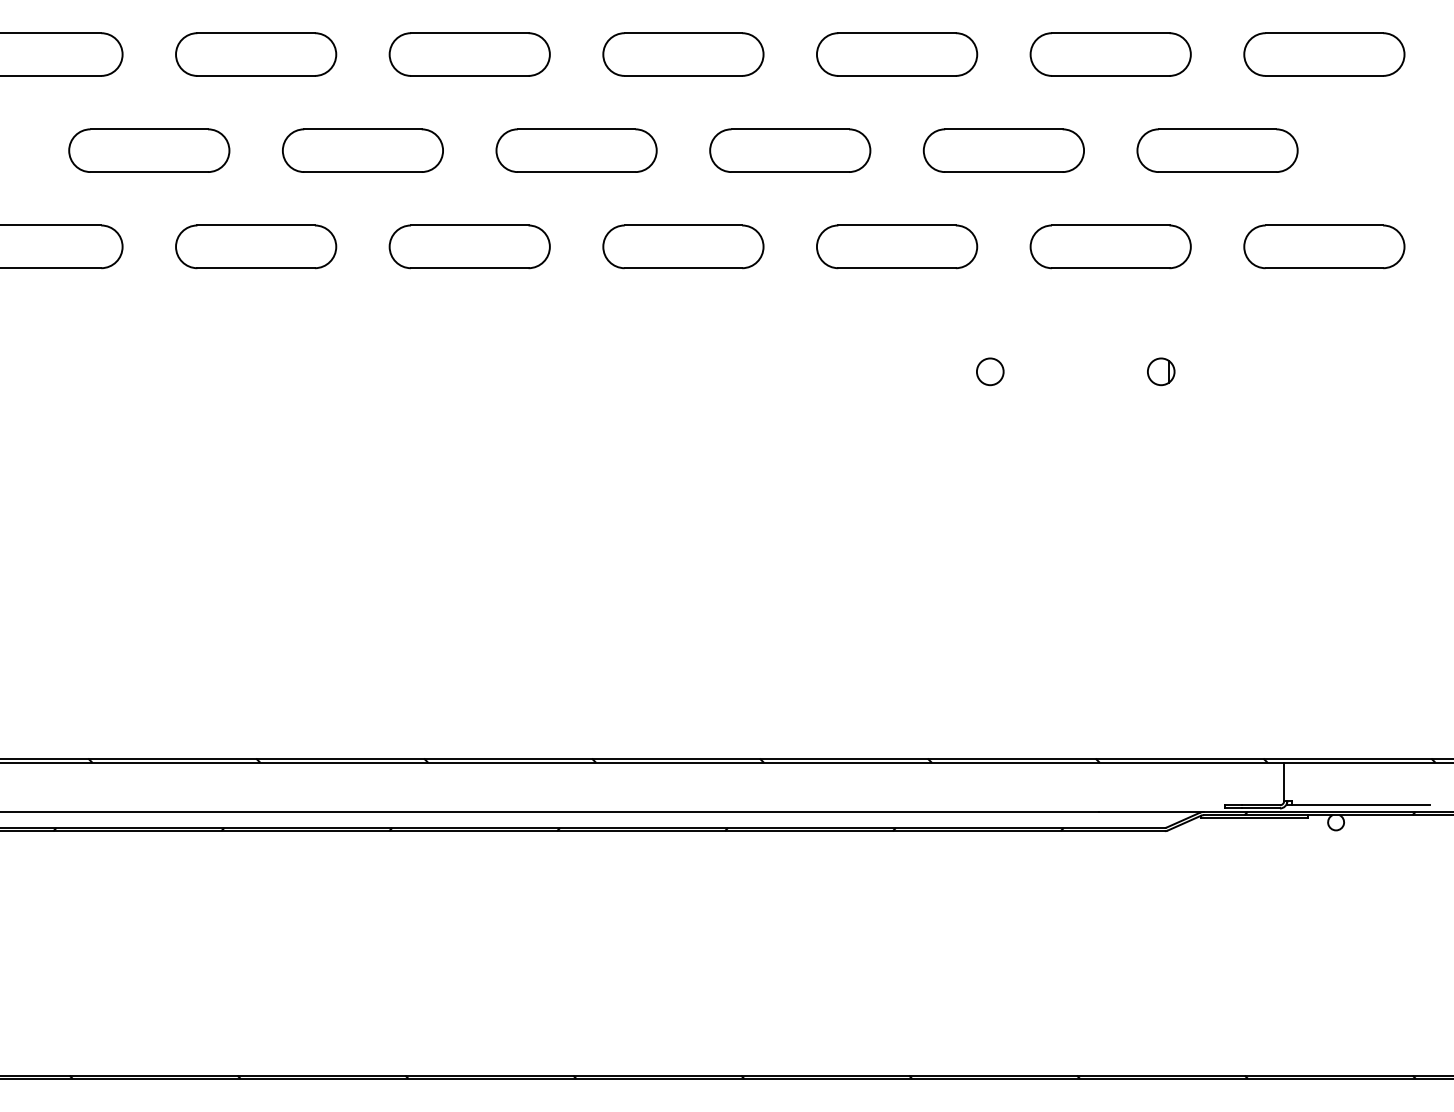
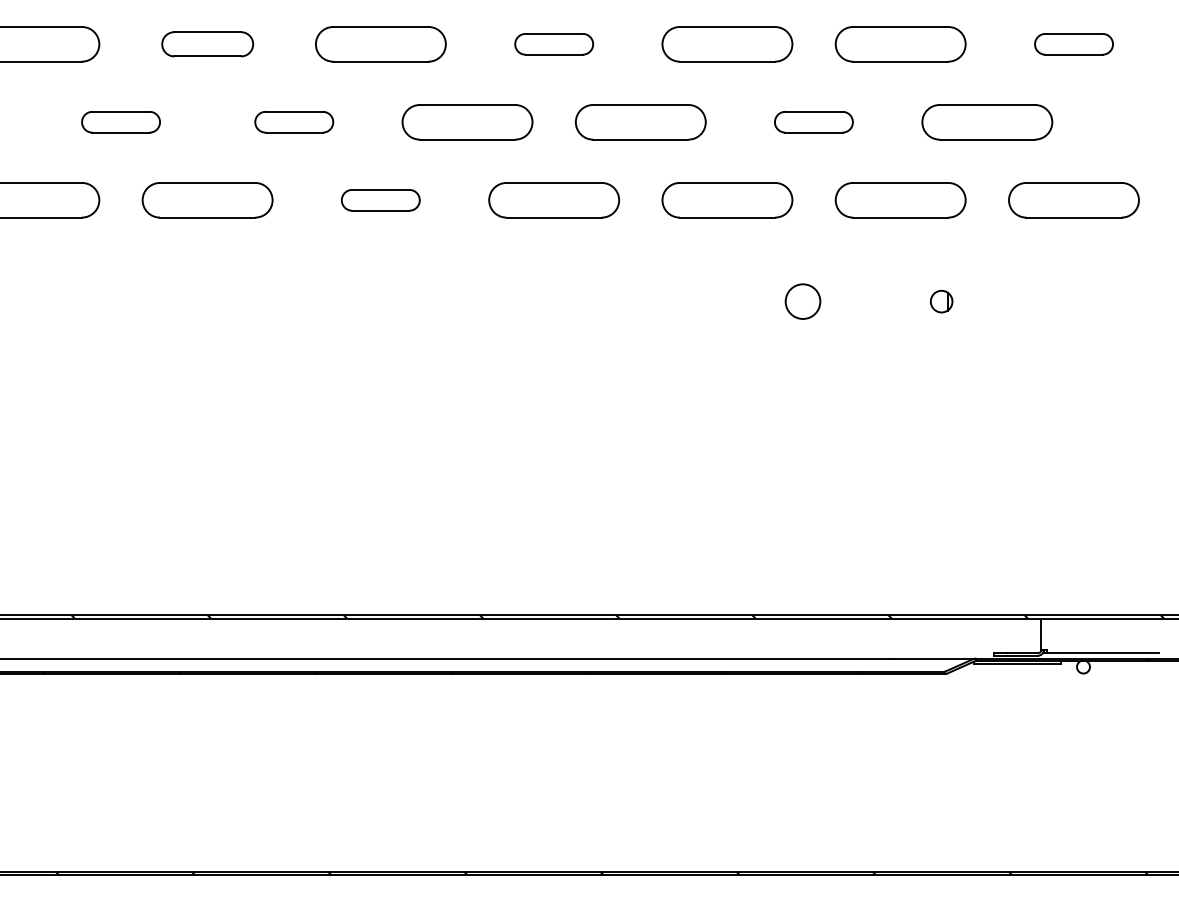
part: (256, 54) -> (207, 44), size x0.7
part: (683, 54) -> (554, 44), size x0.6
part: (1324, 54) -> (1074, 44), size x0.6
part: (149, 150) -> (121, 122), size x0.6
part: (362, 150) -> (293, 122), size x0.6
part: (1003, 150) -> (813, 122), size x0.6
part: (469, 246) -> (380, 199), size x0.6
circle: (989, 371) -> (802, 301), size x1.6

